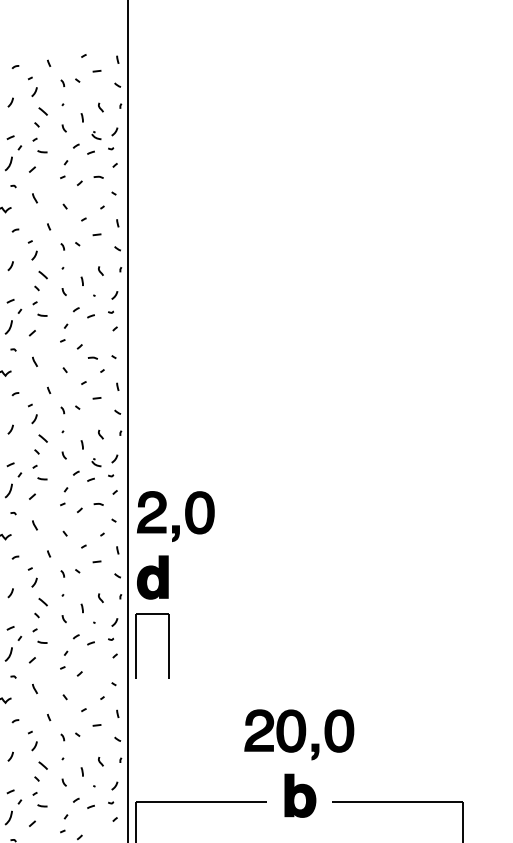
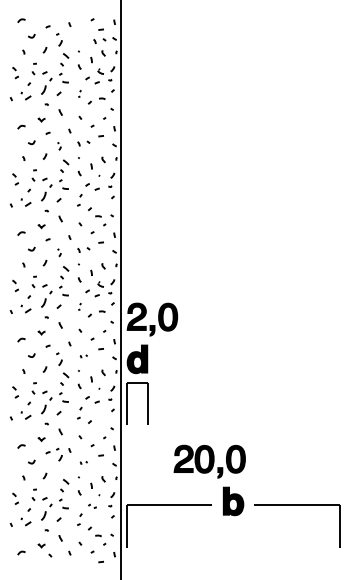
part: (69, 81) -> (99, 40), moved
part: (63, 169) -> (79, 93), size x0.6
part: (33, 250) -> (59, 146), size x0.6
part: (33, 413) -> (59, 252), size x0.6
part: (63, 496) -> (79, 306), size x0.6
part: (69, 573) -> (83, 356), size x0.6
part: (298, 734) -> (209, 461), moved
part: (69, 736) -> (83, 462), size x0.6
part: (33, 740) -> (59, 454), moved
part: (83, 803) -> (92, 506), size x0.6

